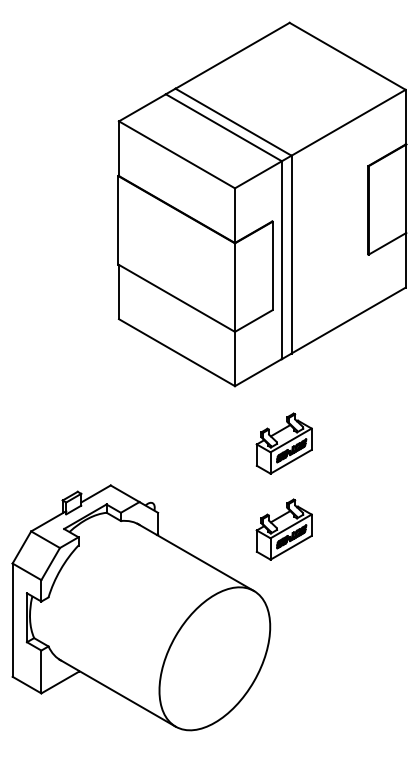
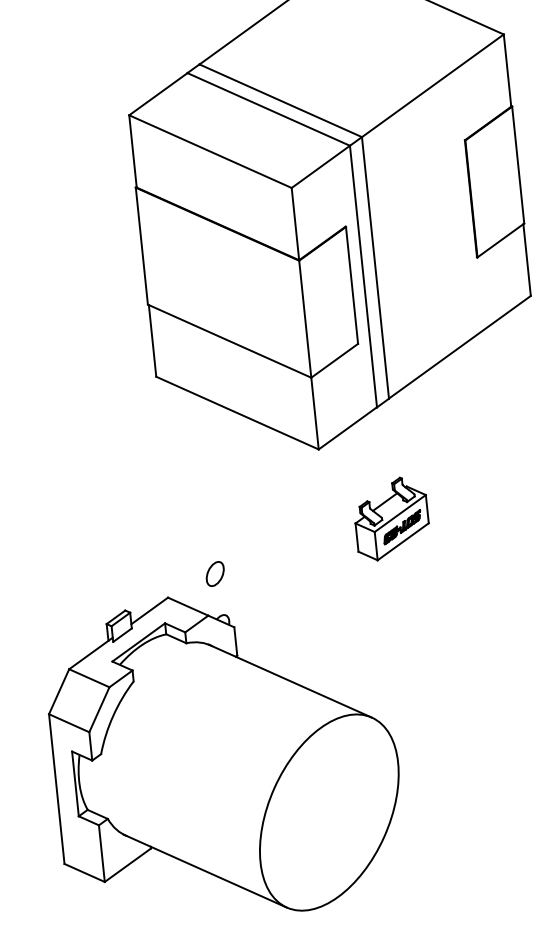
part: (147, 471) -> (214, 574), added
part: (283, 529) -> (402, 632), removed

